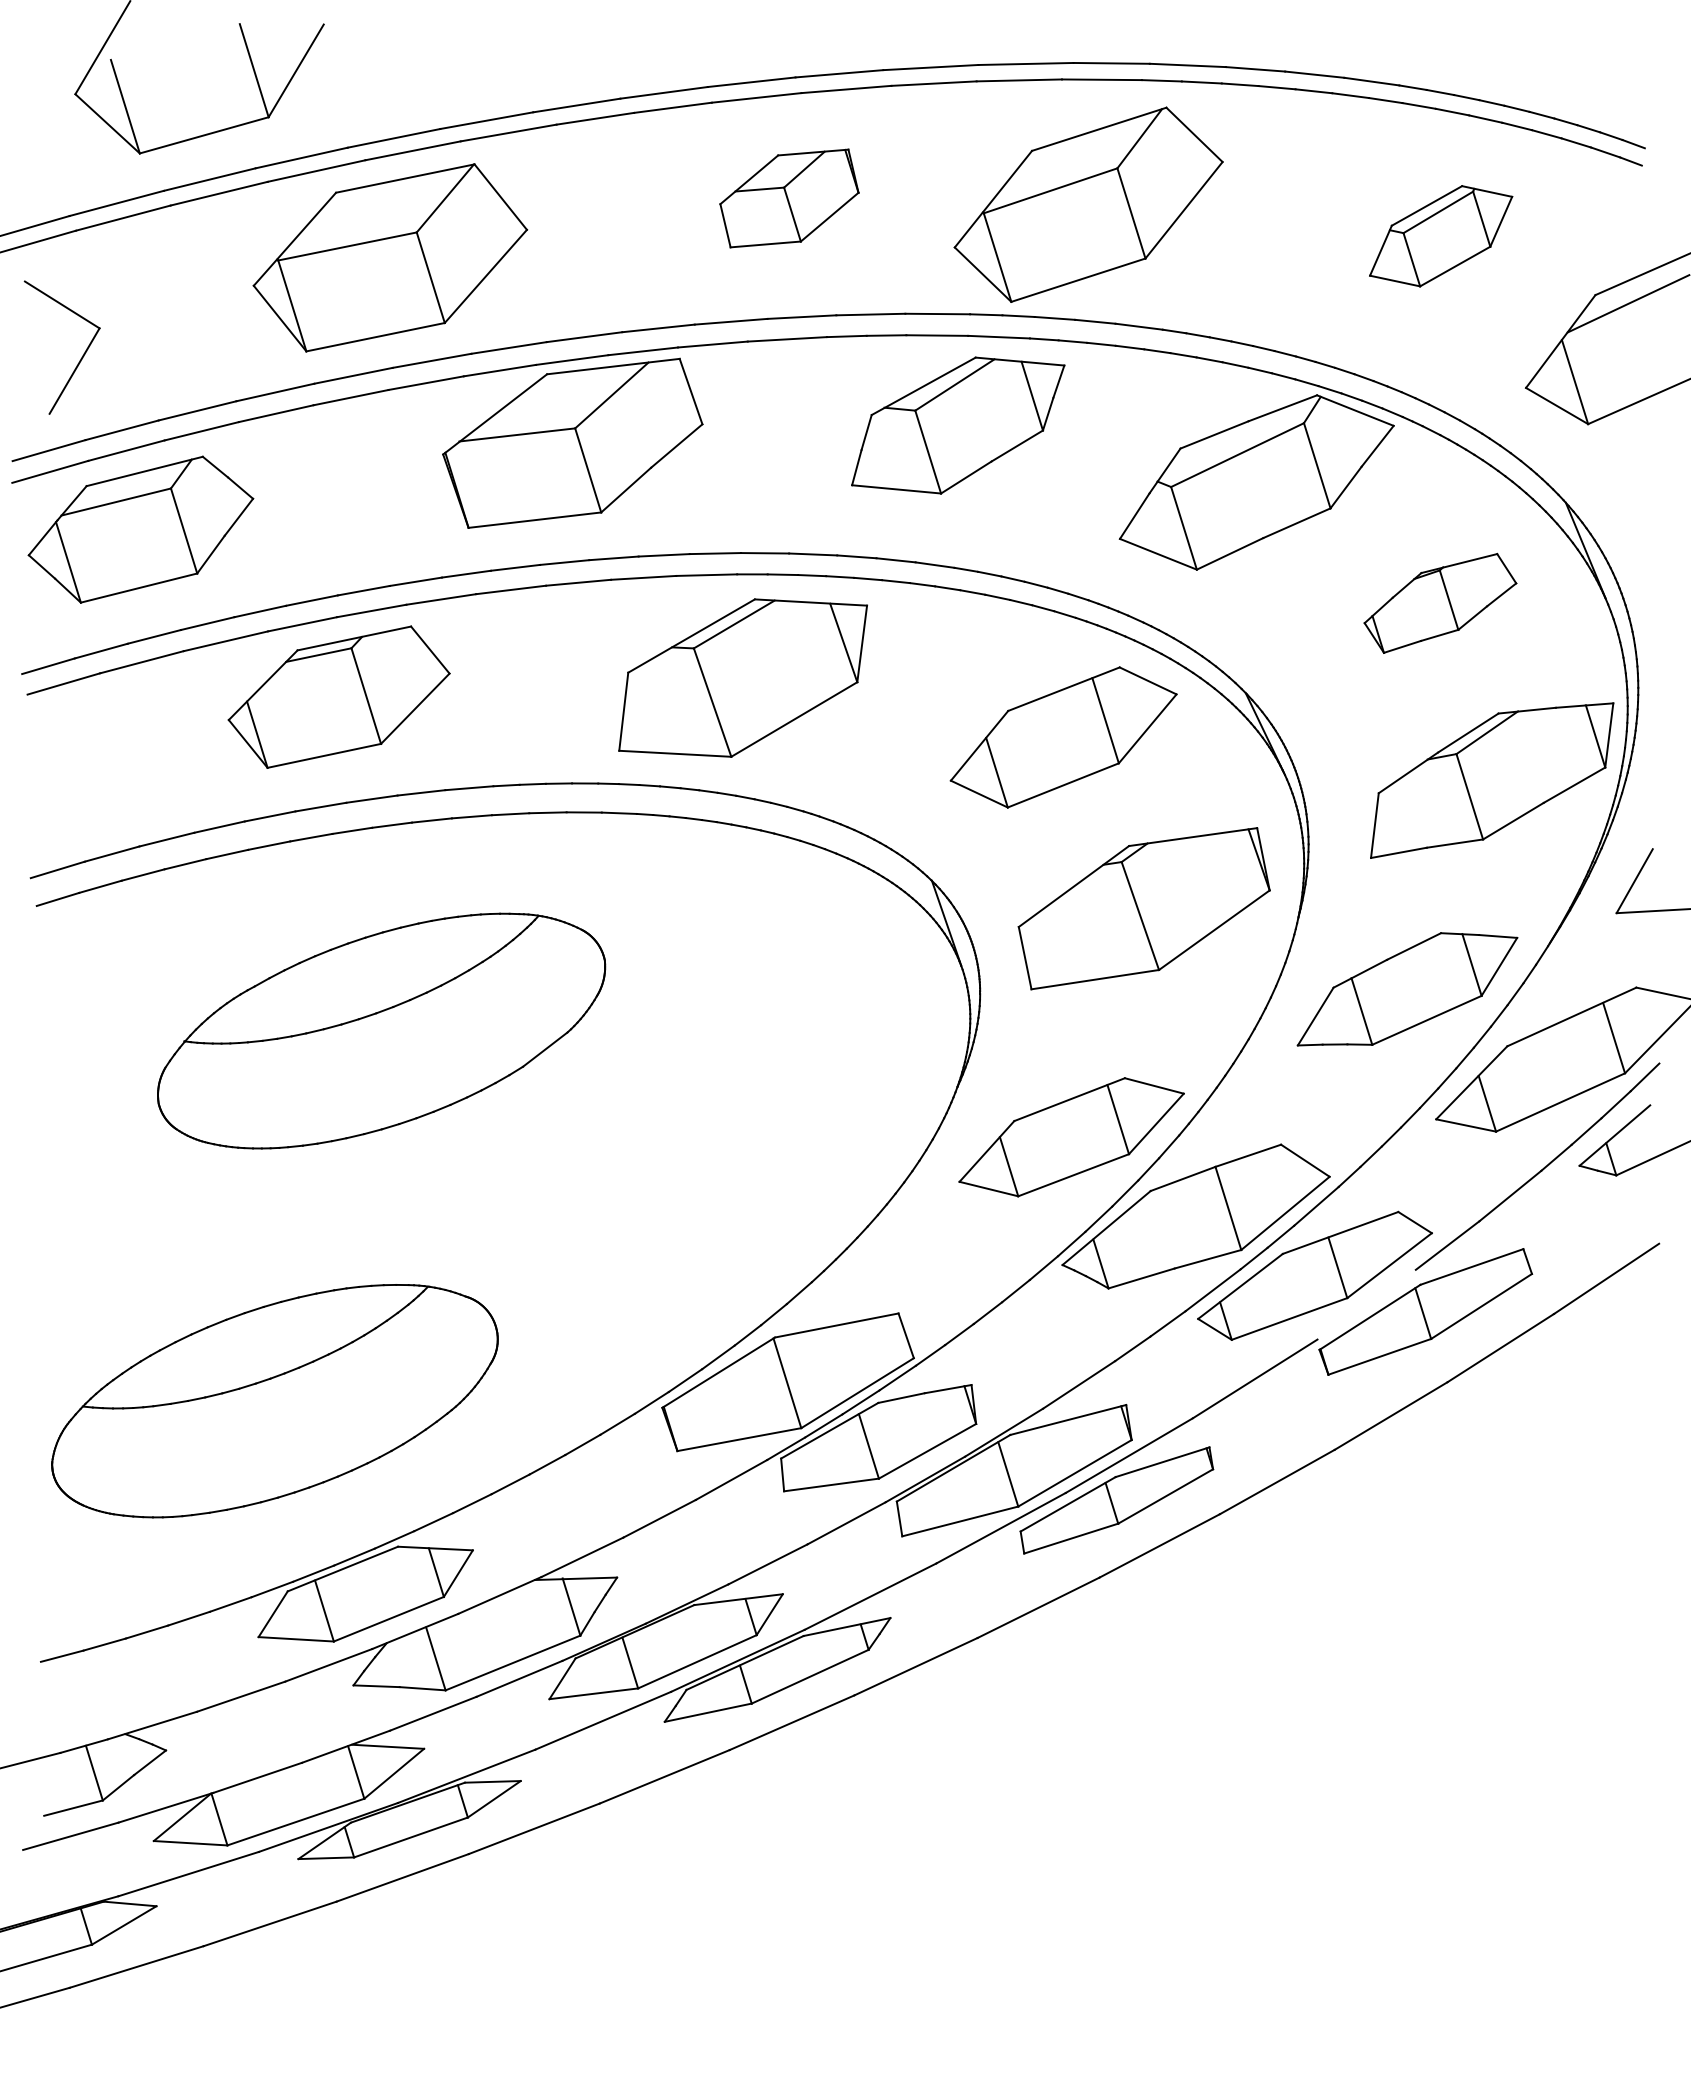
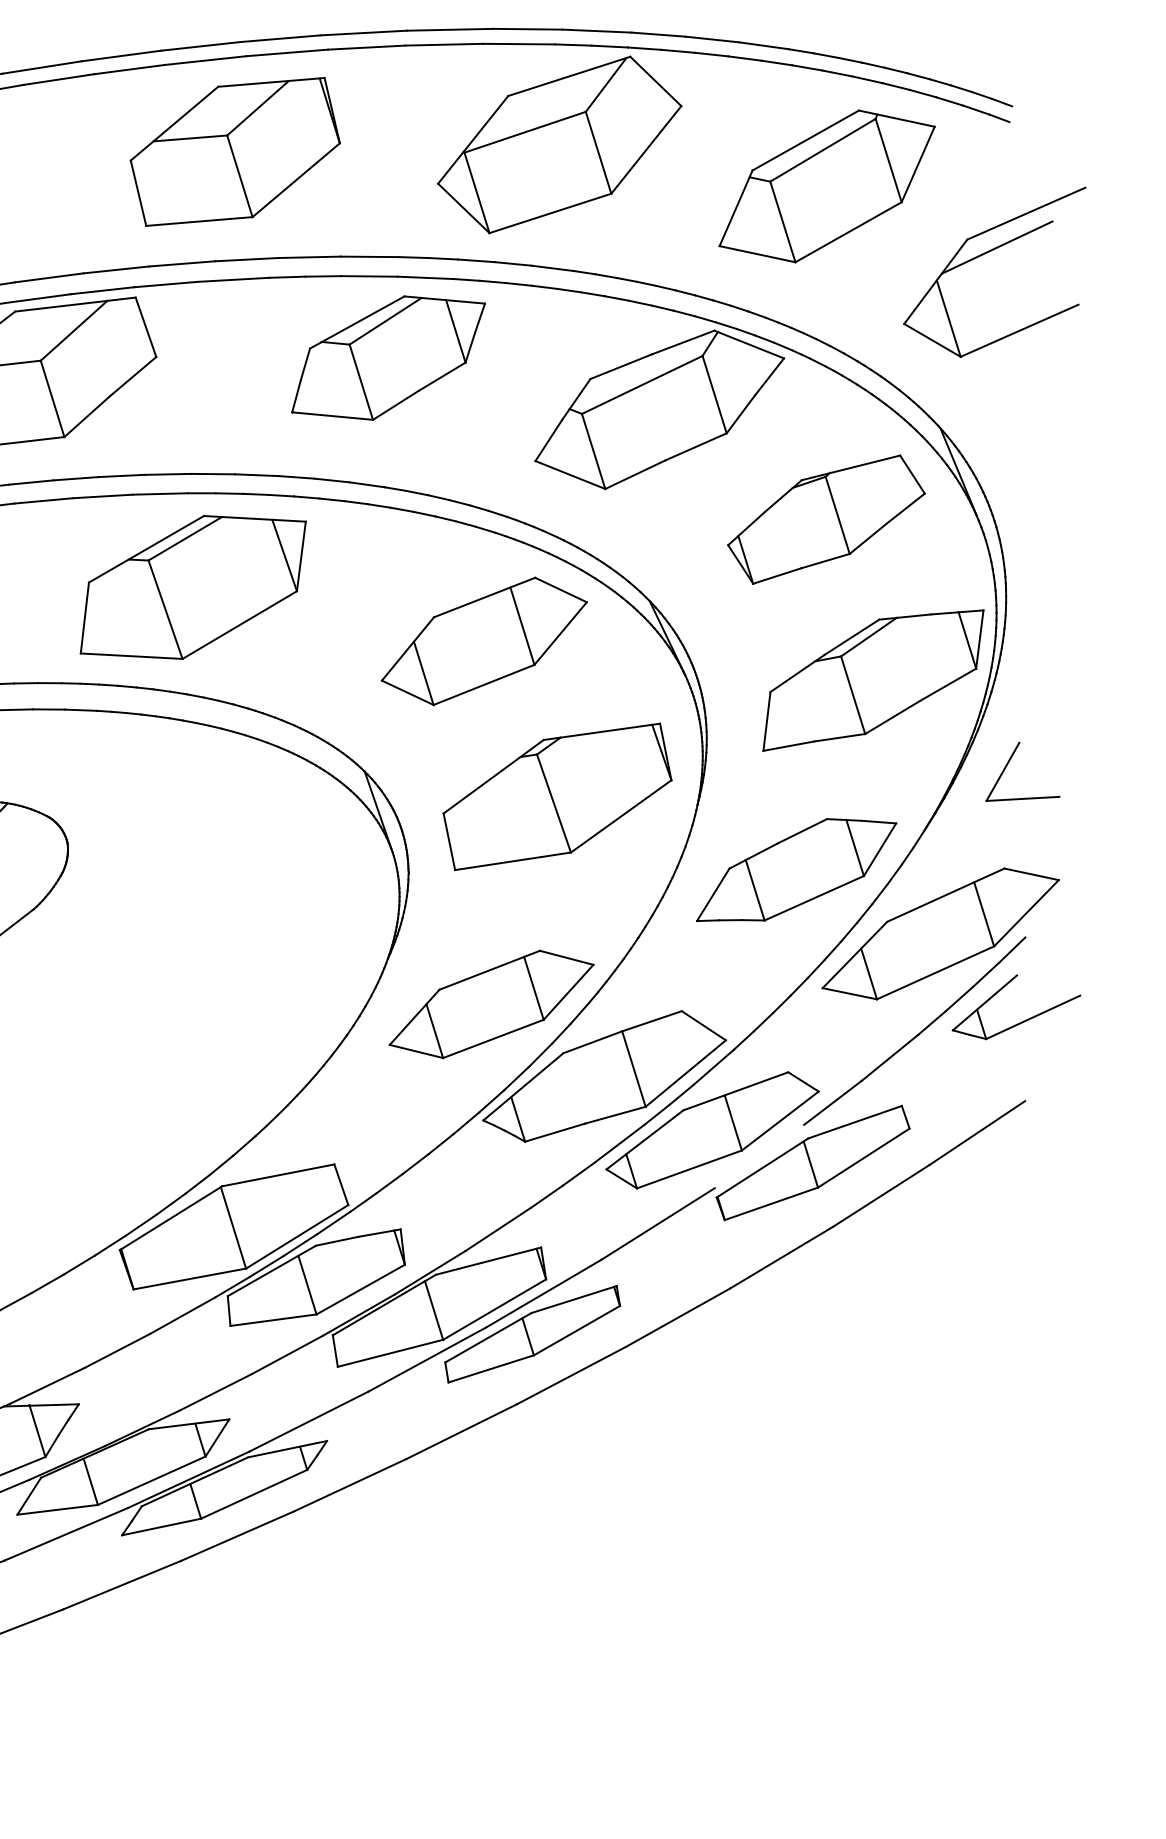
part: (789, 198) -> (235, 151), size x1.67
part: (1088, 204) -> (559, 144), moved
part: (1440, 235) -> (826, 185), size x1.67
part: (1440, 603) -> (826, 519), size x1.43

